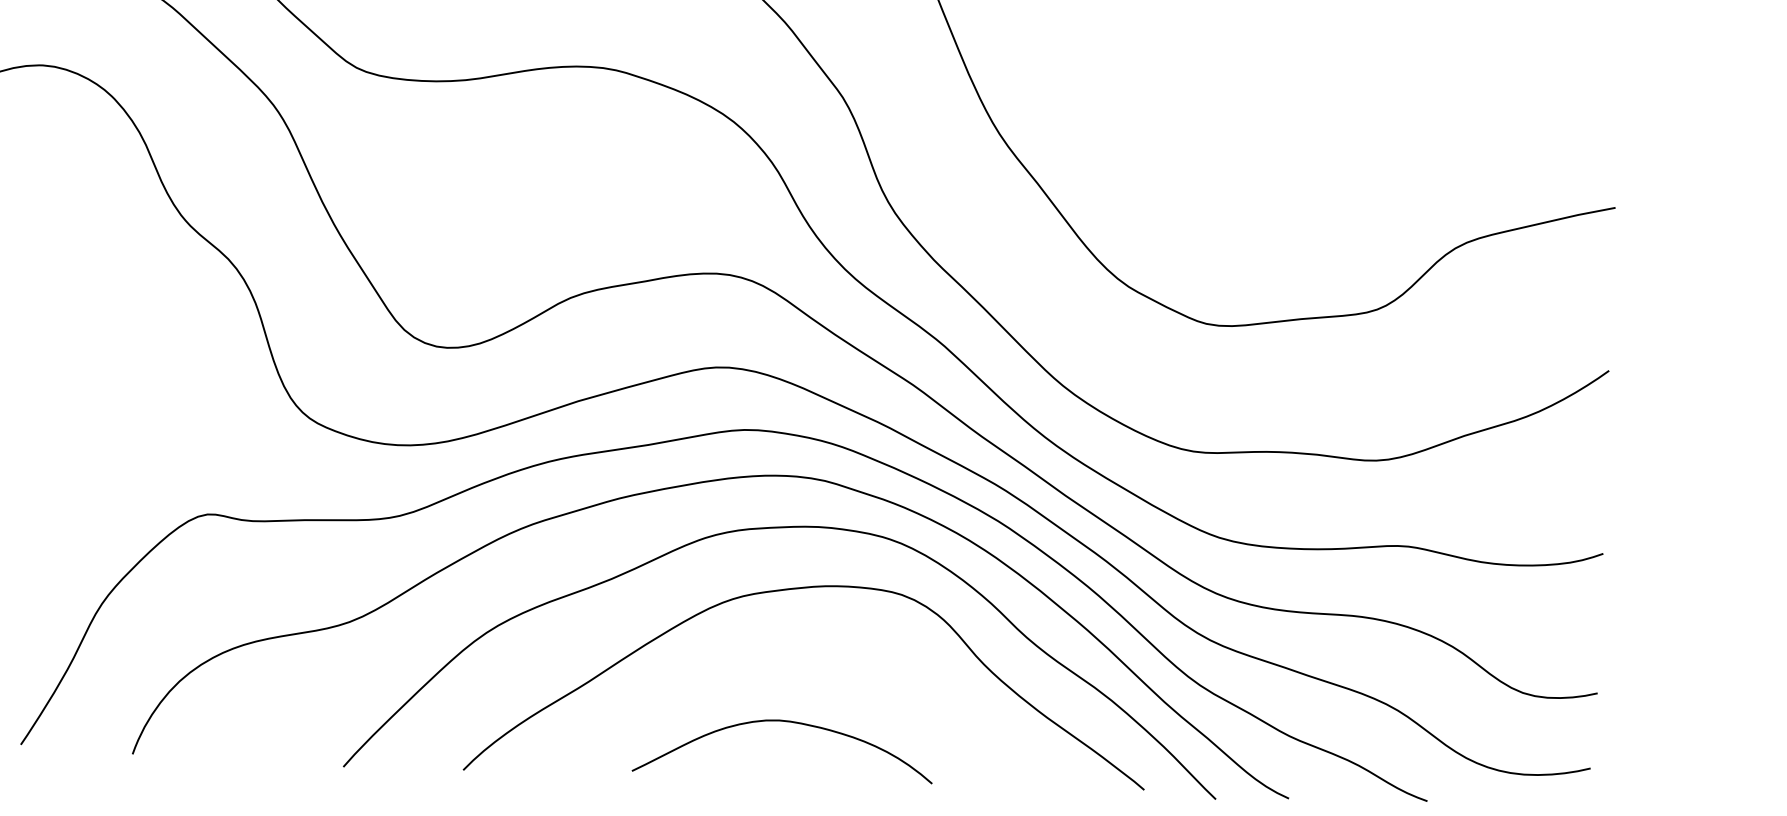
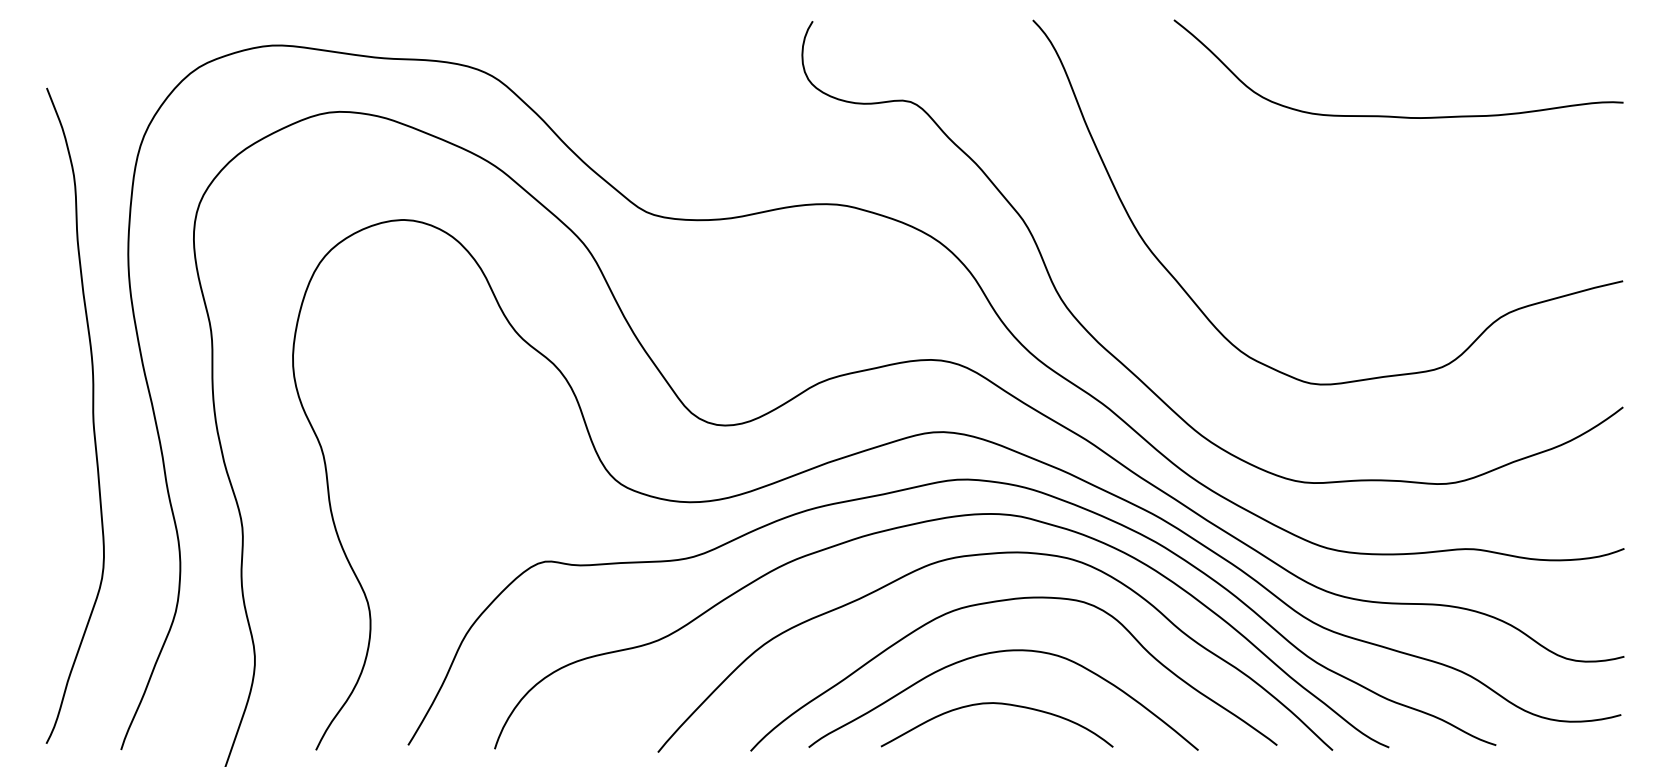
curve: (783, 656) -> (994, 653), added

